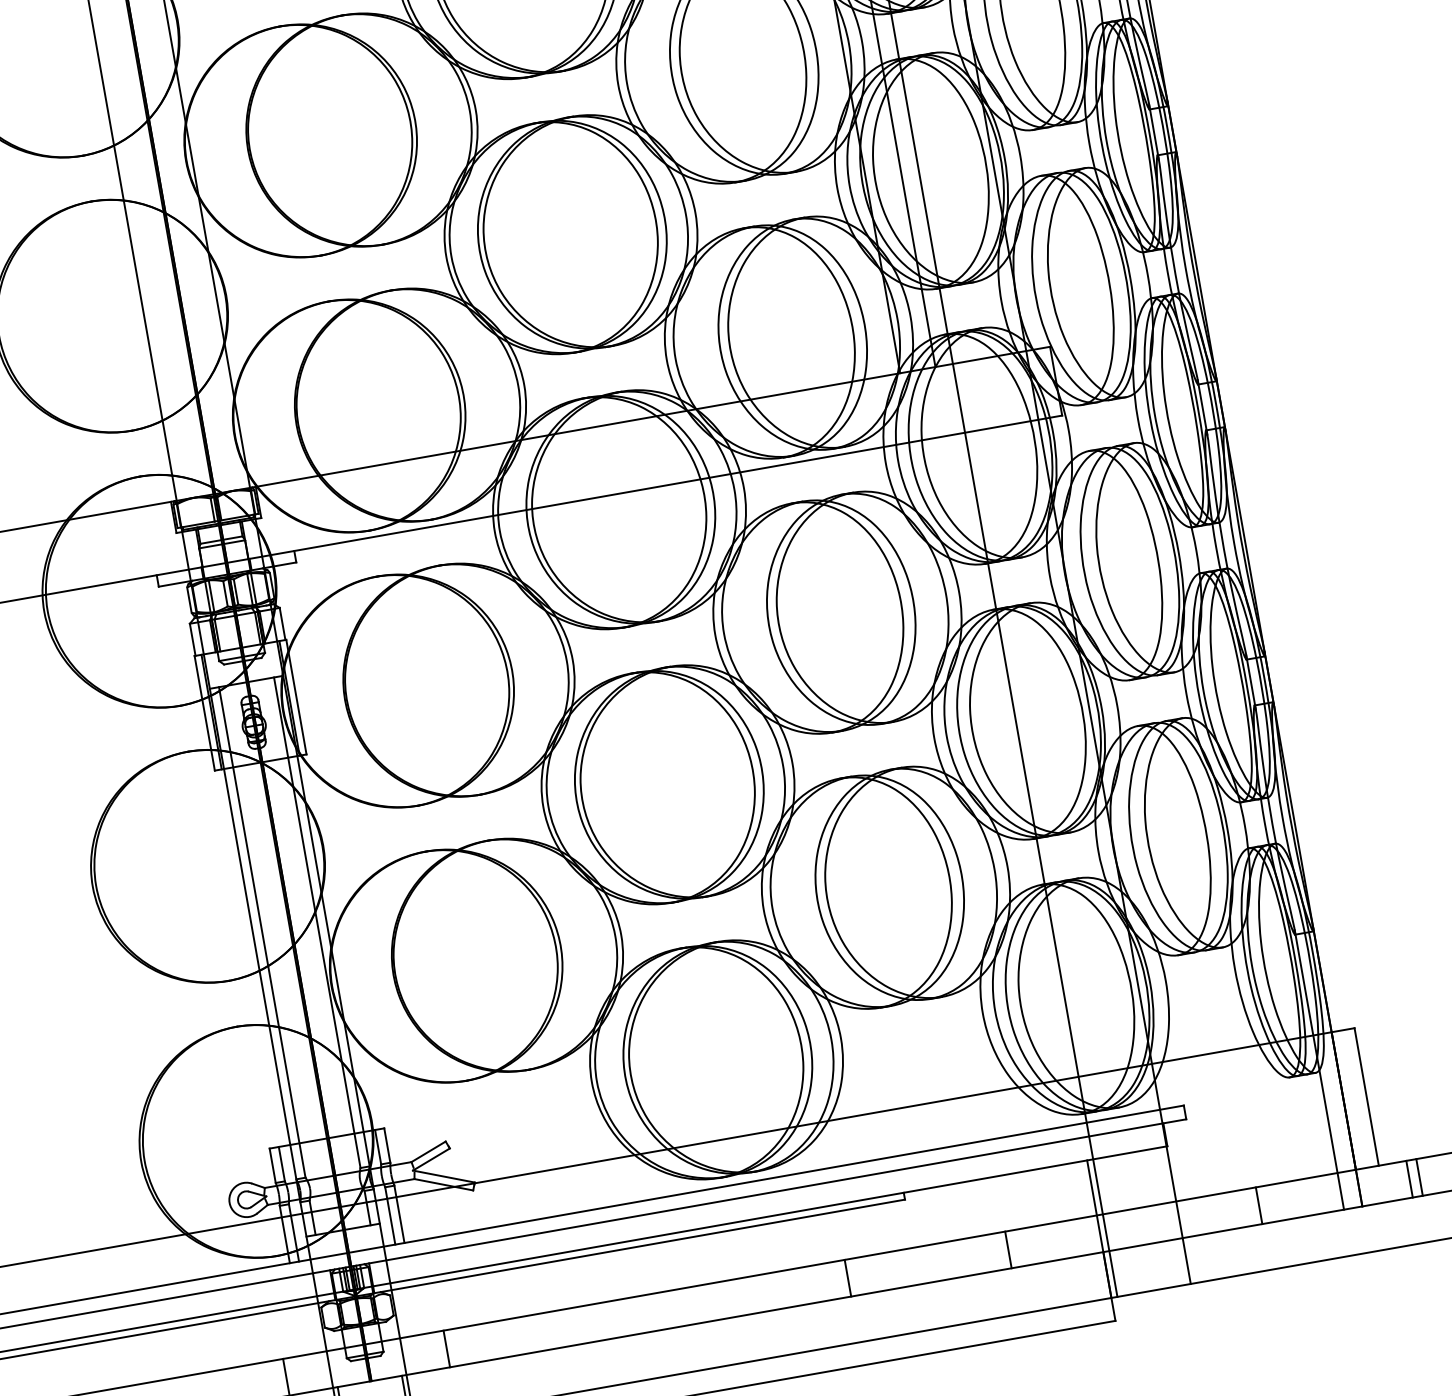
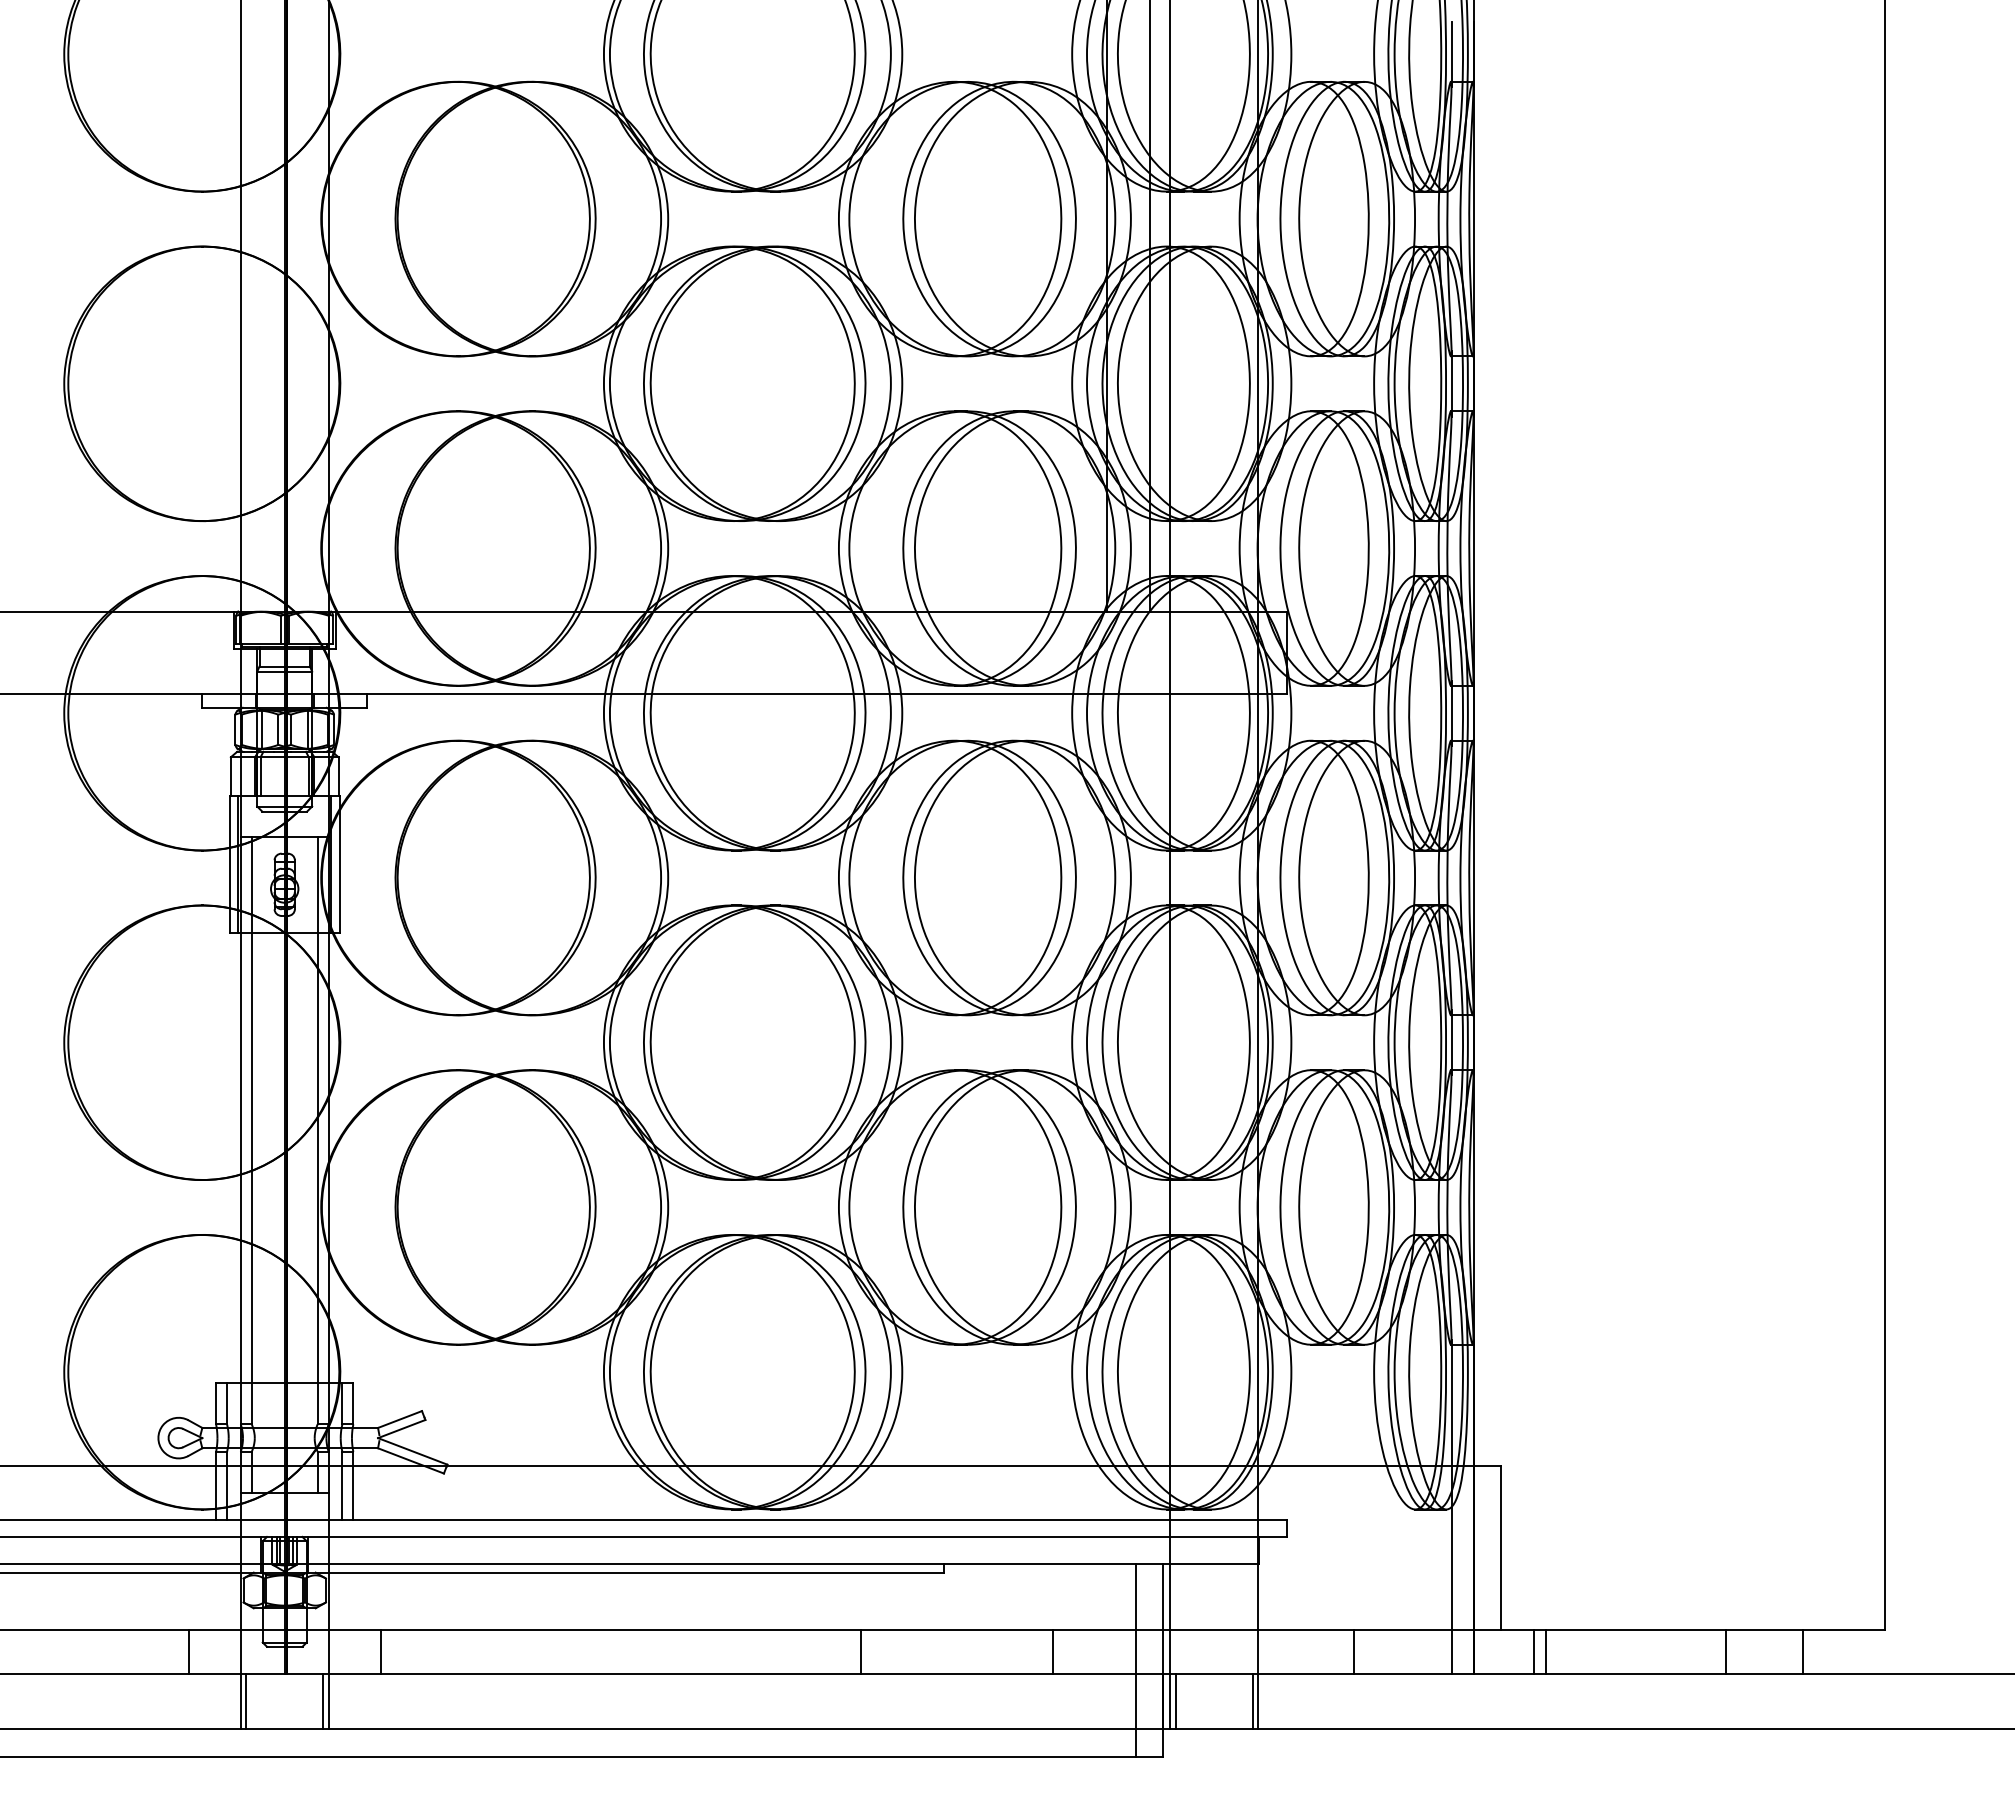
line: (1078, 1244) -> (1135, 1660), added
line: (1181, 1261) -> (1252, 1701), added
line: (1117, 1273) -> (1175, 1701), added

